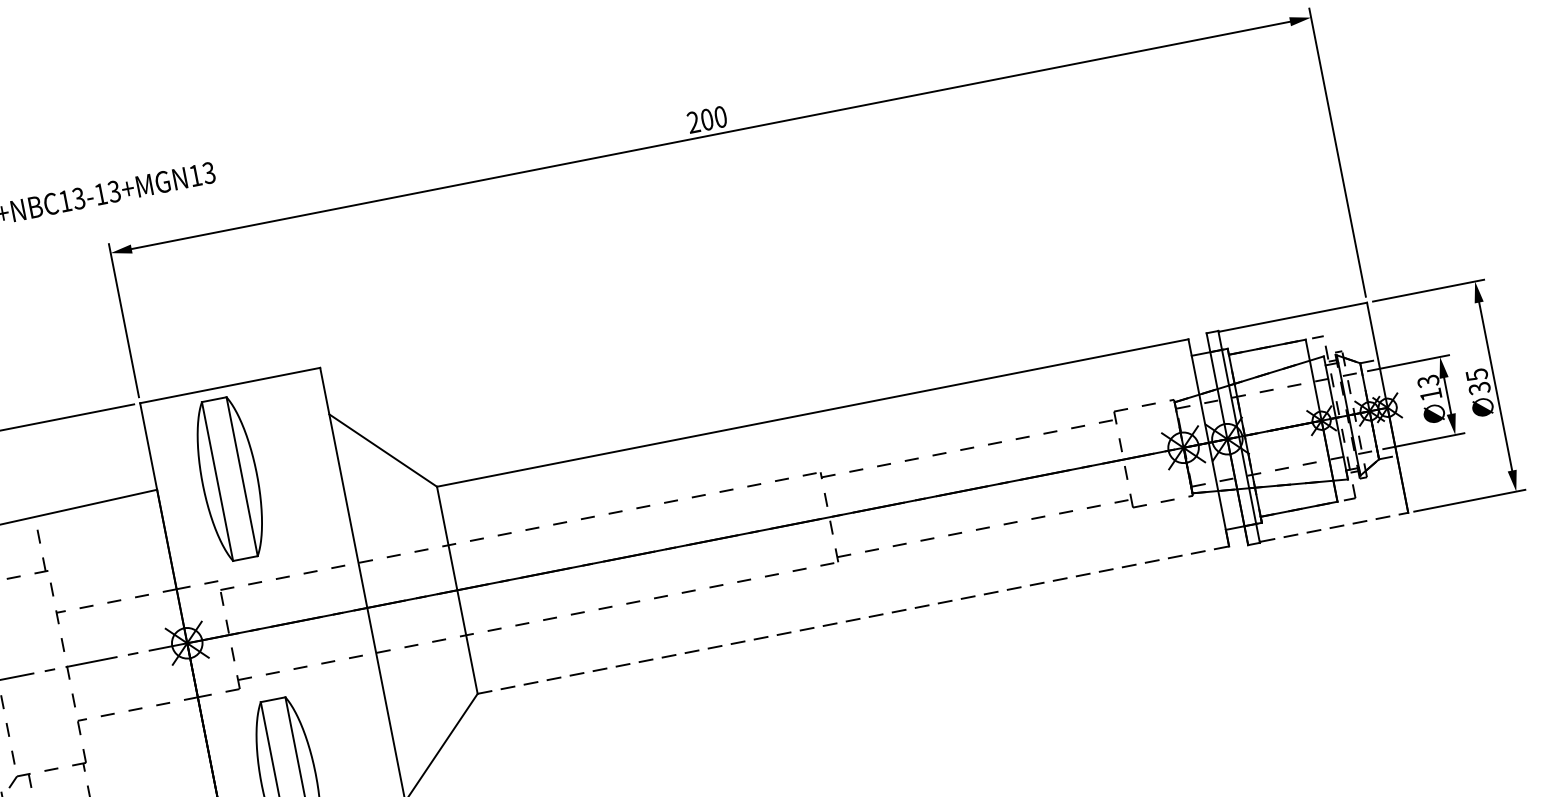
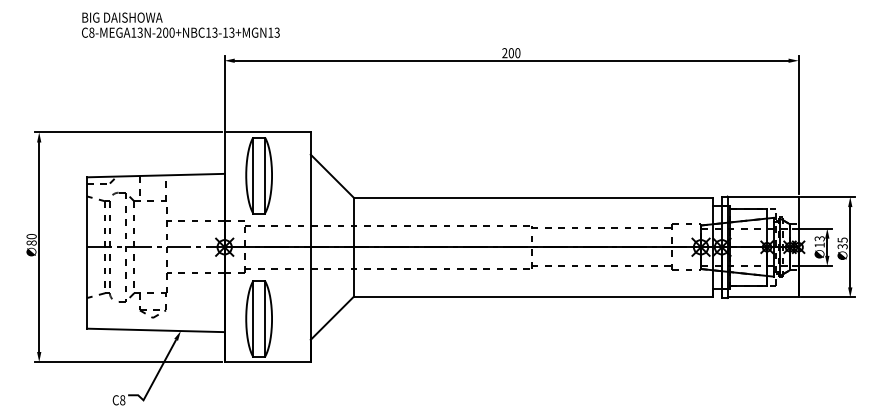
line: (1334, 527) -> (763, 297), dashed -> solid
line: (853, 619) -> (533, 296), dashed -> solid

